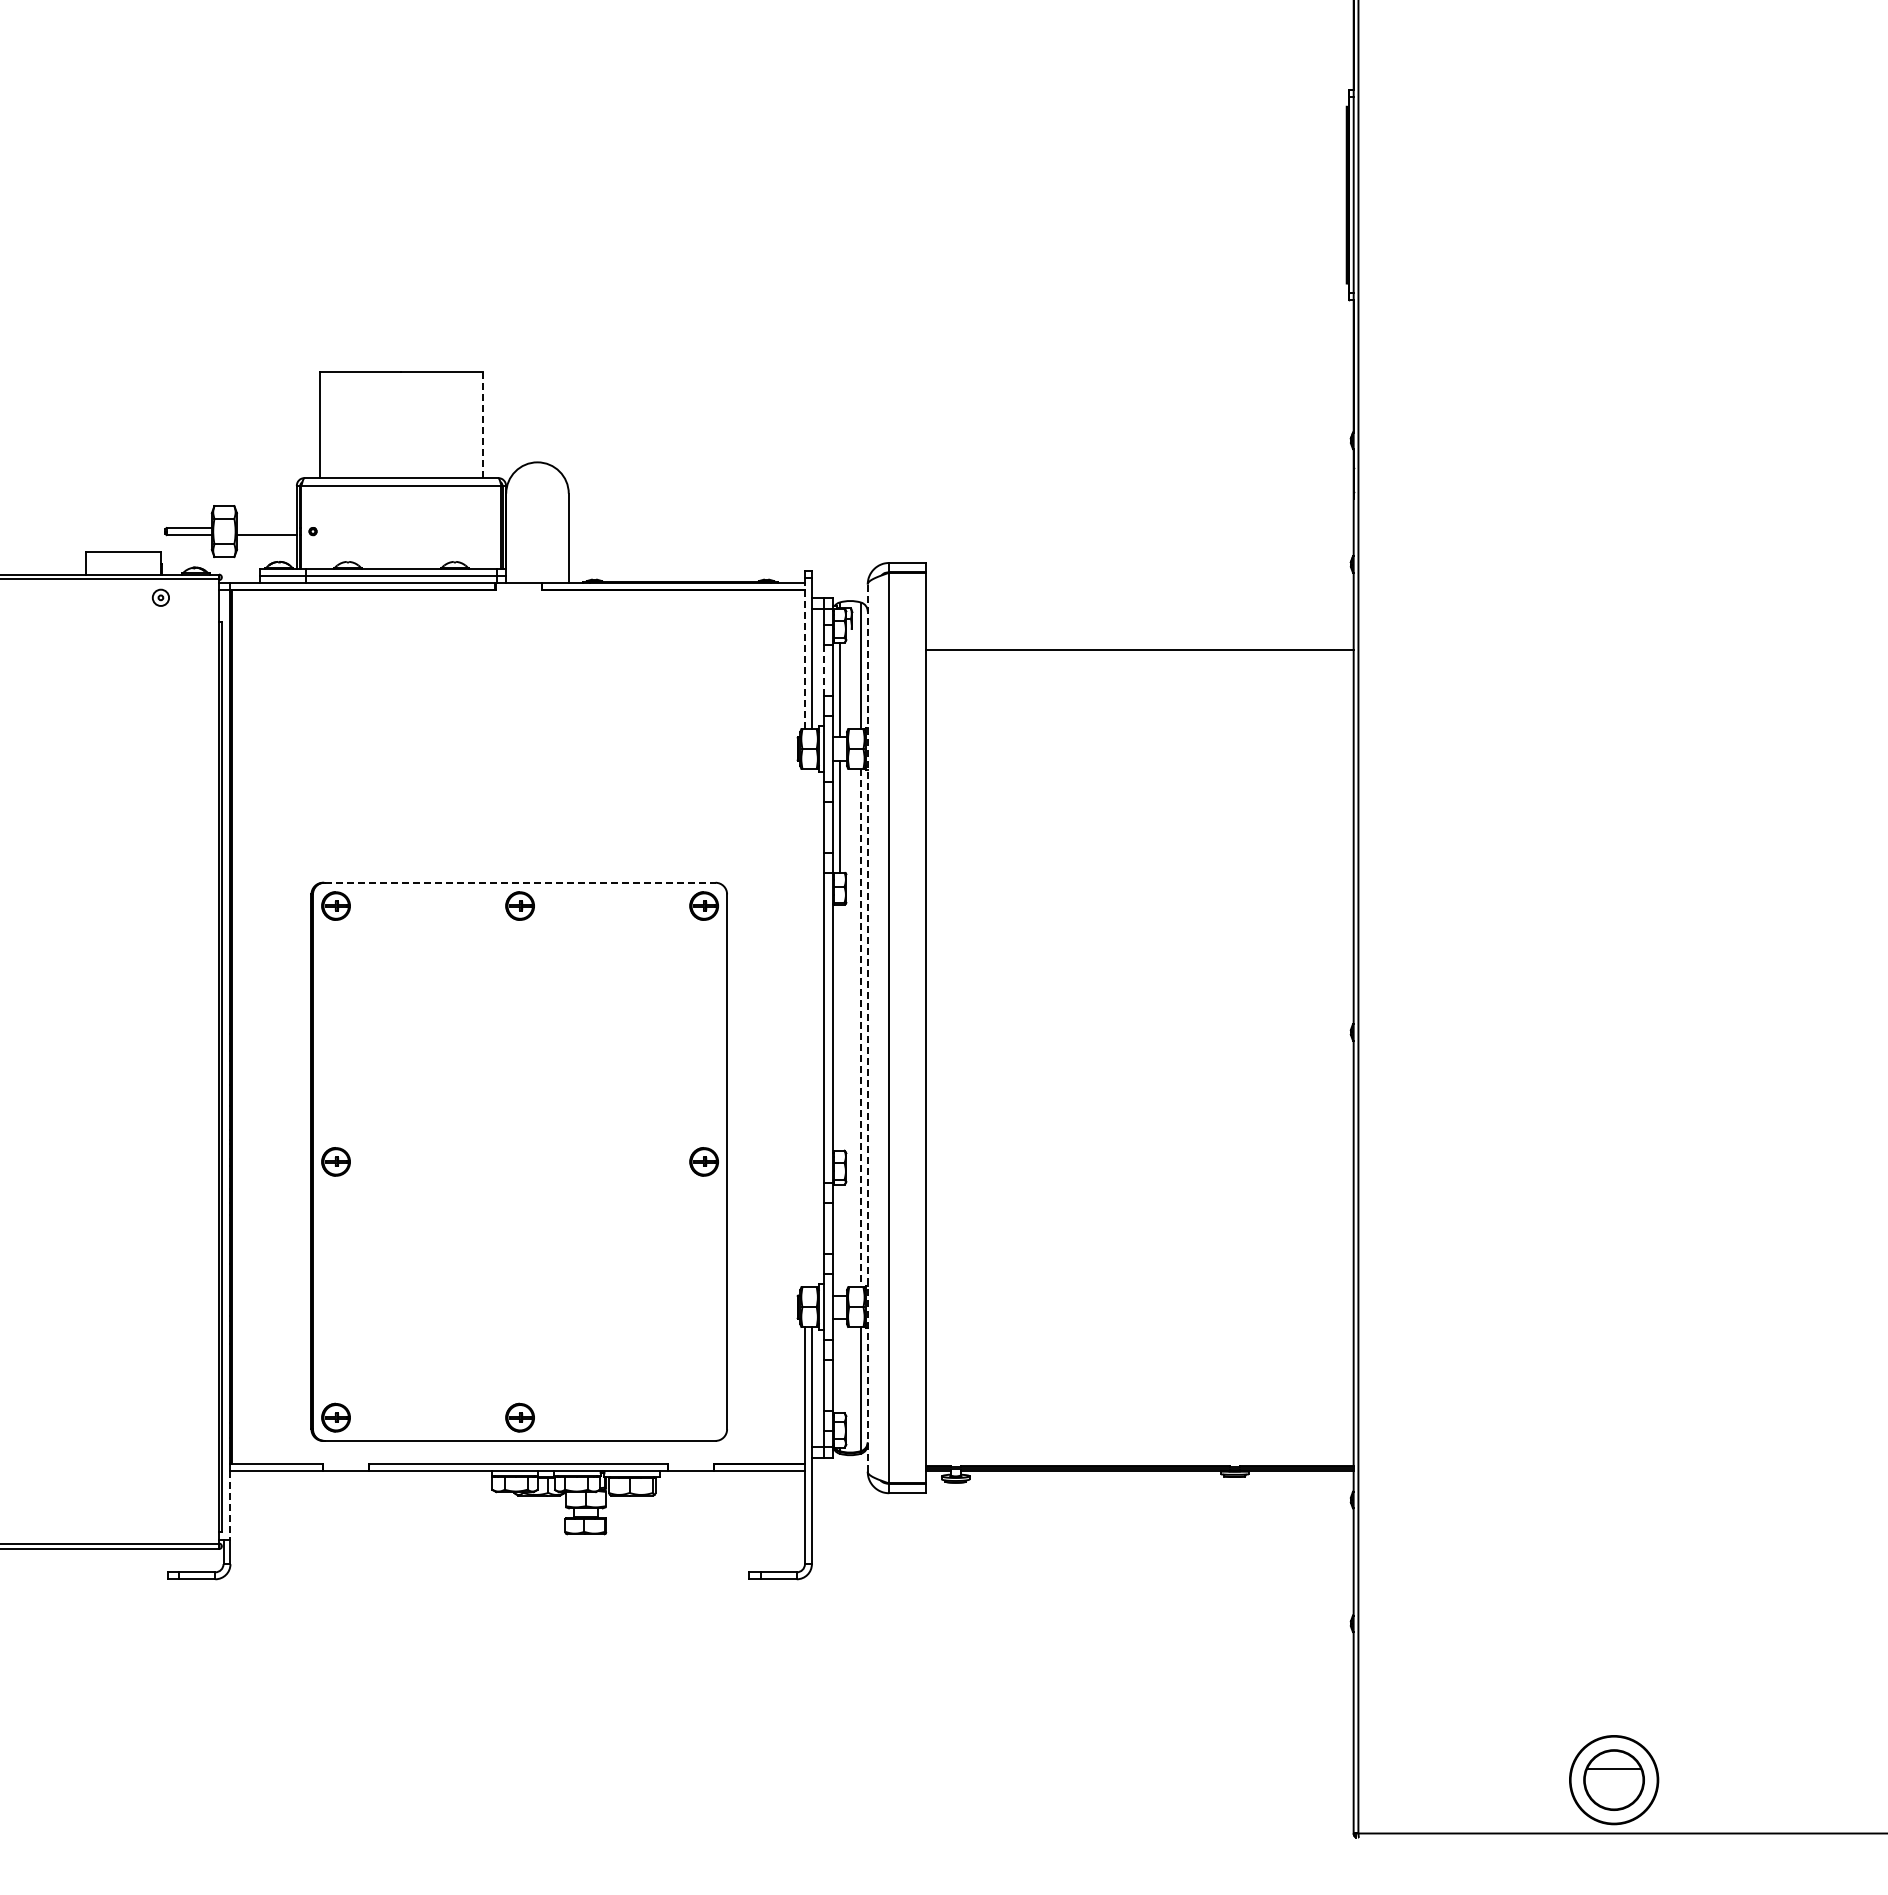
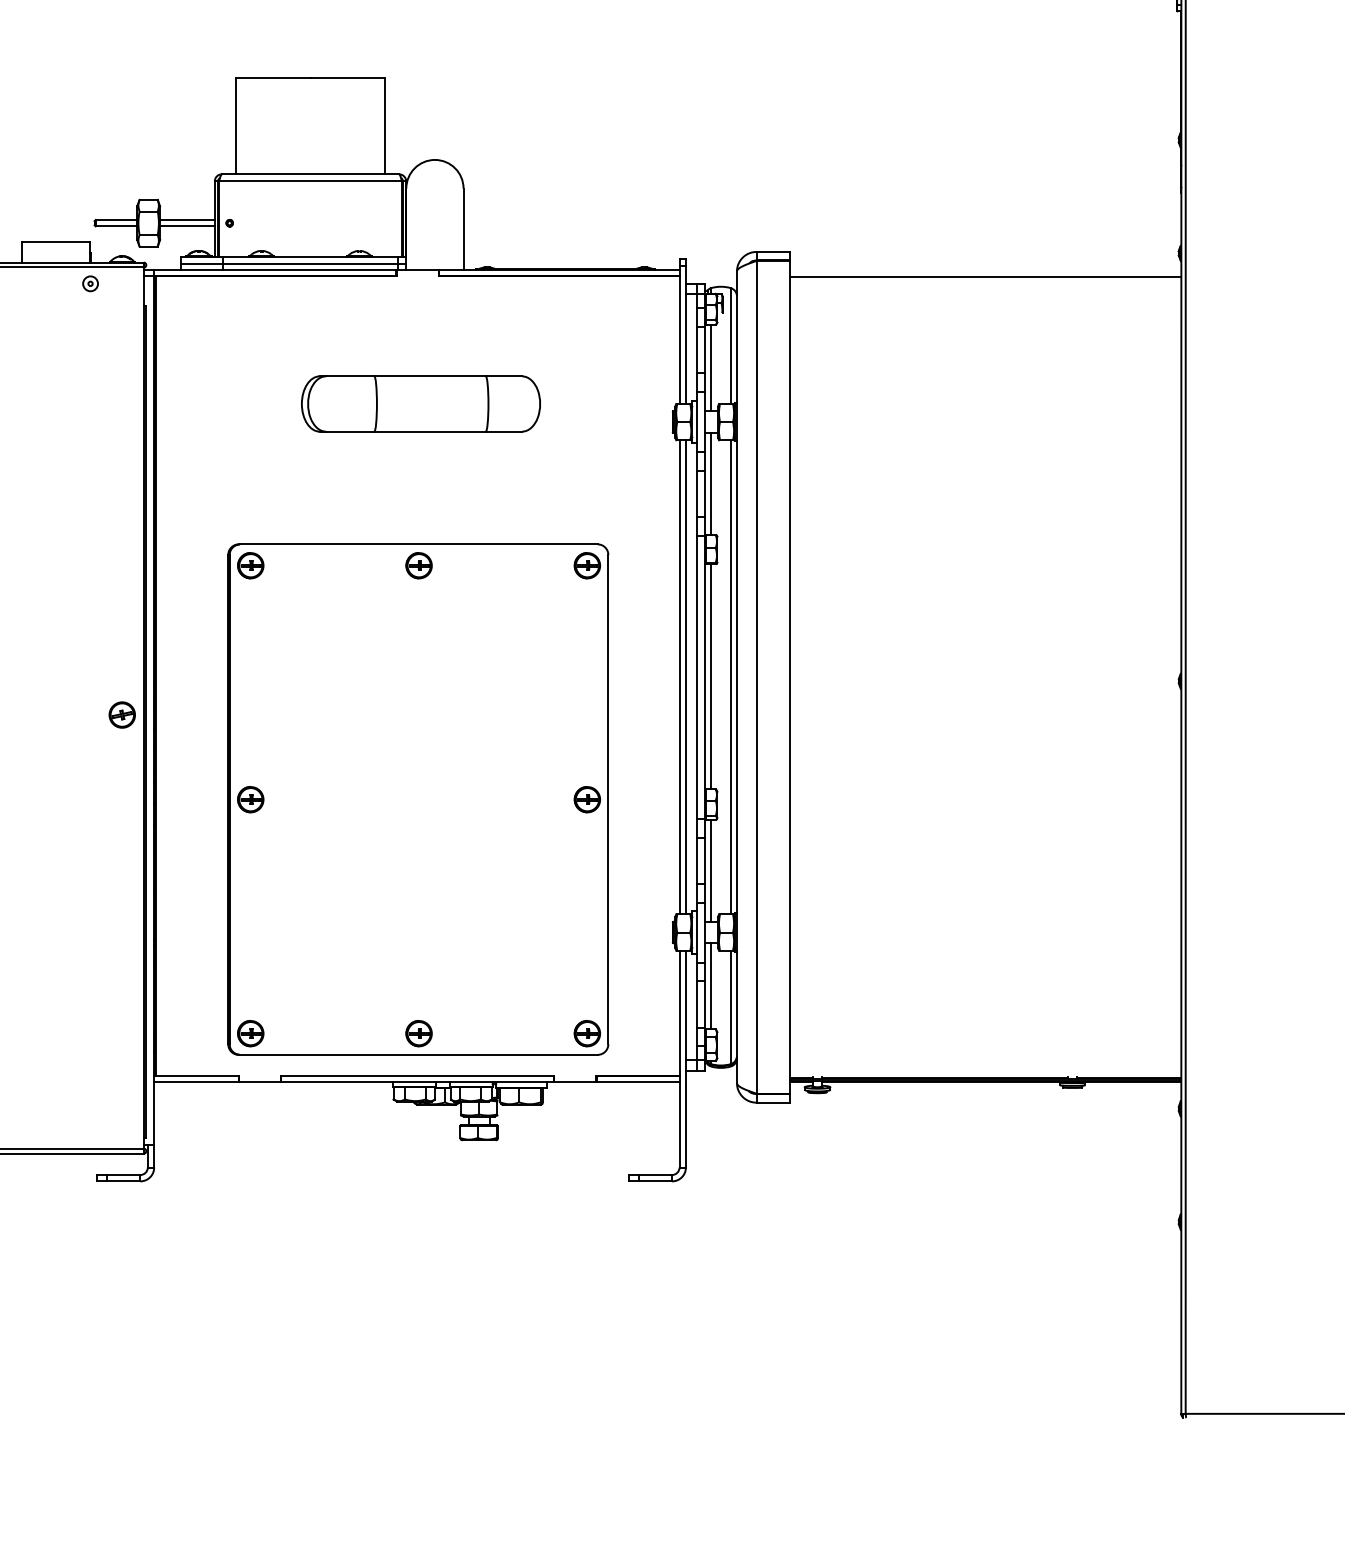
line: (482, 425) -> (384, 126), dashed -> solid
line: (266, 528) -> (187, 220), added
line: (1139, 650) -> (985, 277), moved
line: (804, 653) -> (679, 334), dashed -> solid
line: (823, 670) -> (696, 350), dashed -> solid
part: (522, 729) -> (421, 404), added
line: (520, 882) -> (419, 544), dashed -> solid
line: (804, 1027) -> (679, 676), added
line: (811, 1027) -> (685, 676), added
line: (839, 1027) -> (711, 676), added
line: (861, 1028) -> (731, 677), dashed -> solid
line: (867, 1028) -> (736, 677), dashed -> solid
part: (195, 1069) -> (122, 715), added
line: (839, 1239) -> (711, 870), added
line: (839, 1365) -> (711, 985), added
part: (703, 1417) -> (586, 1033), added
line: (230, 1505) -> (154, 1113), dashed -> solid

